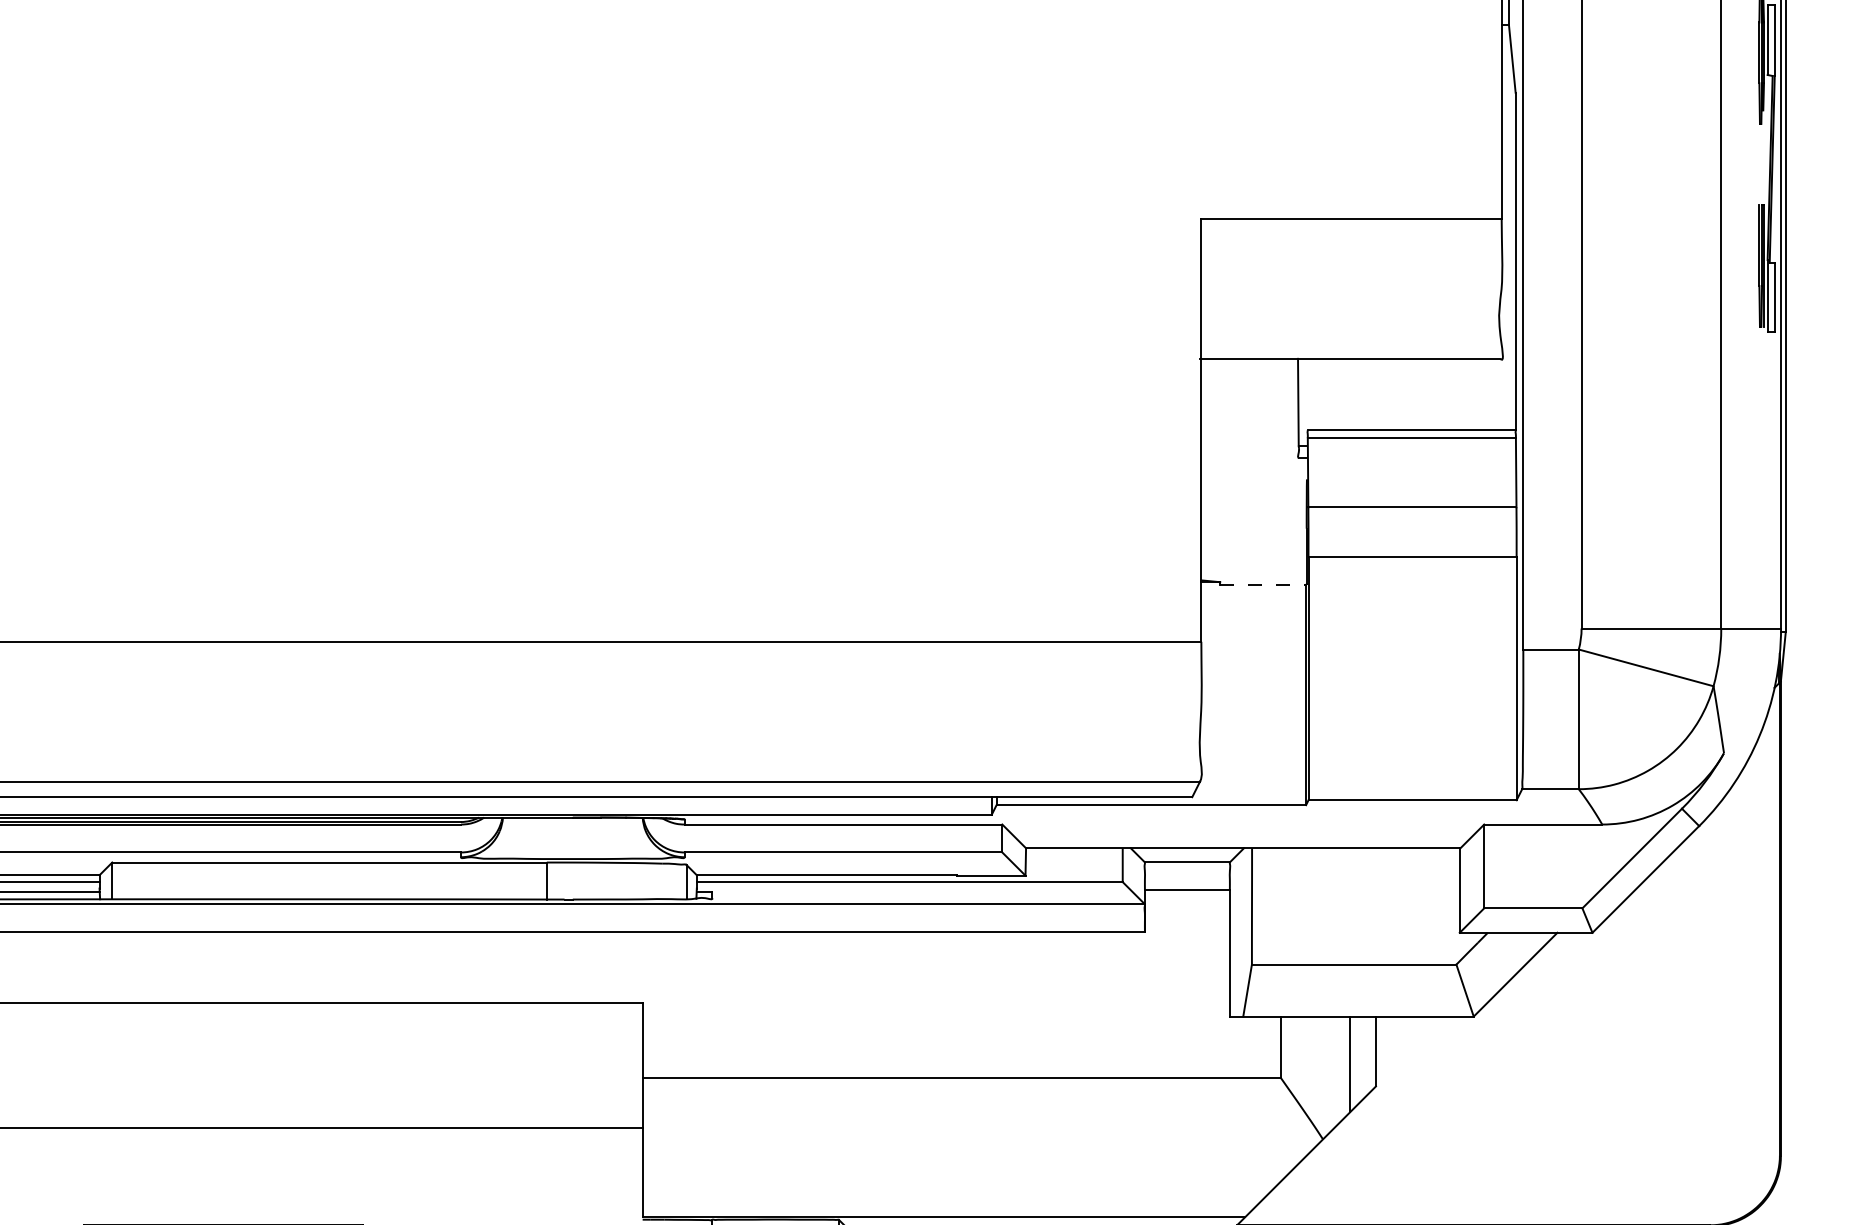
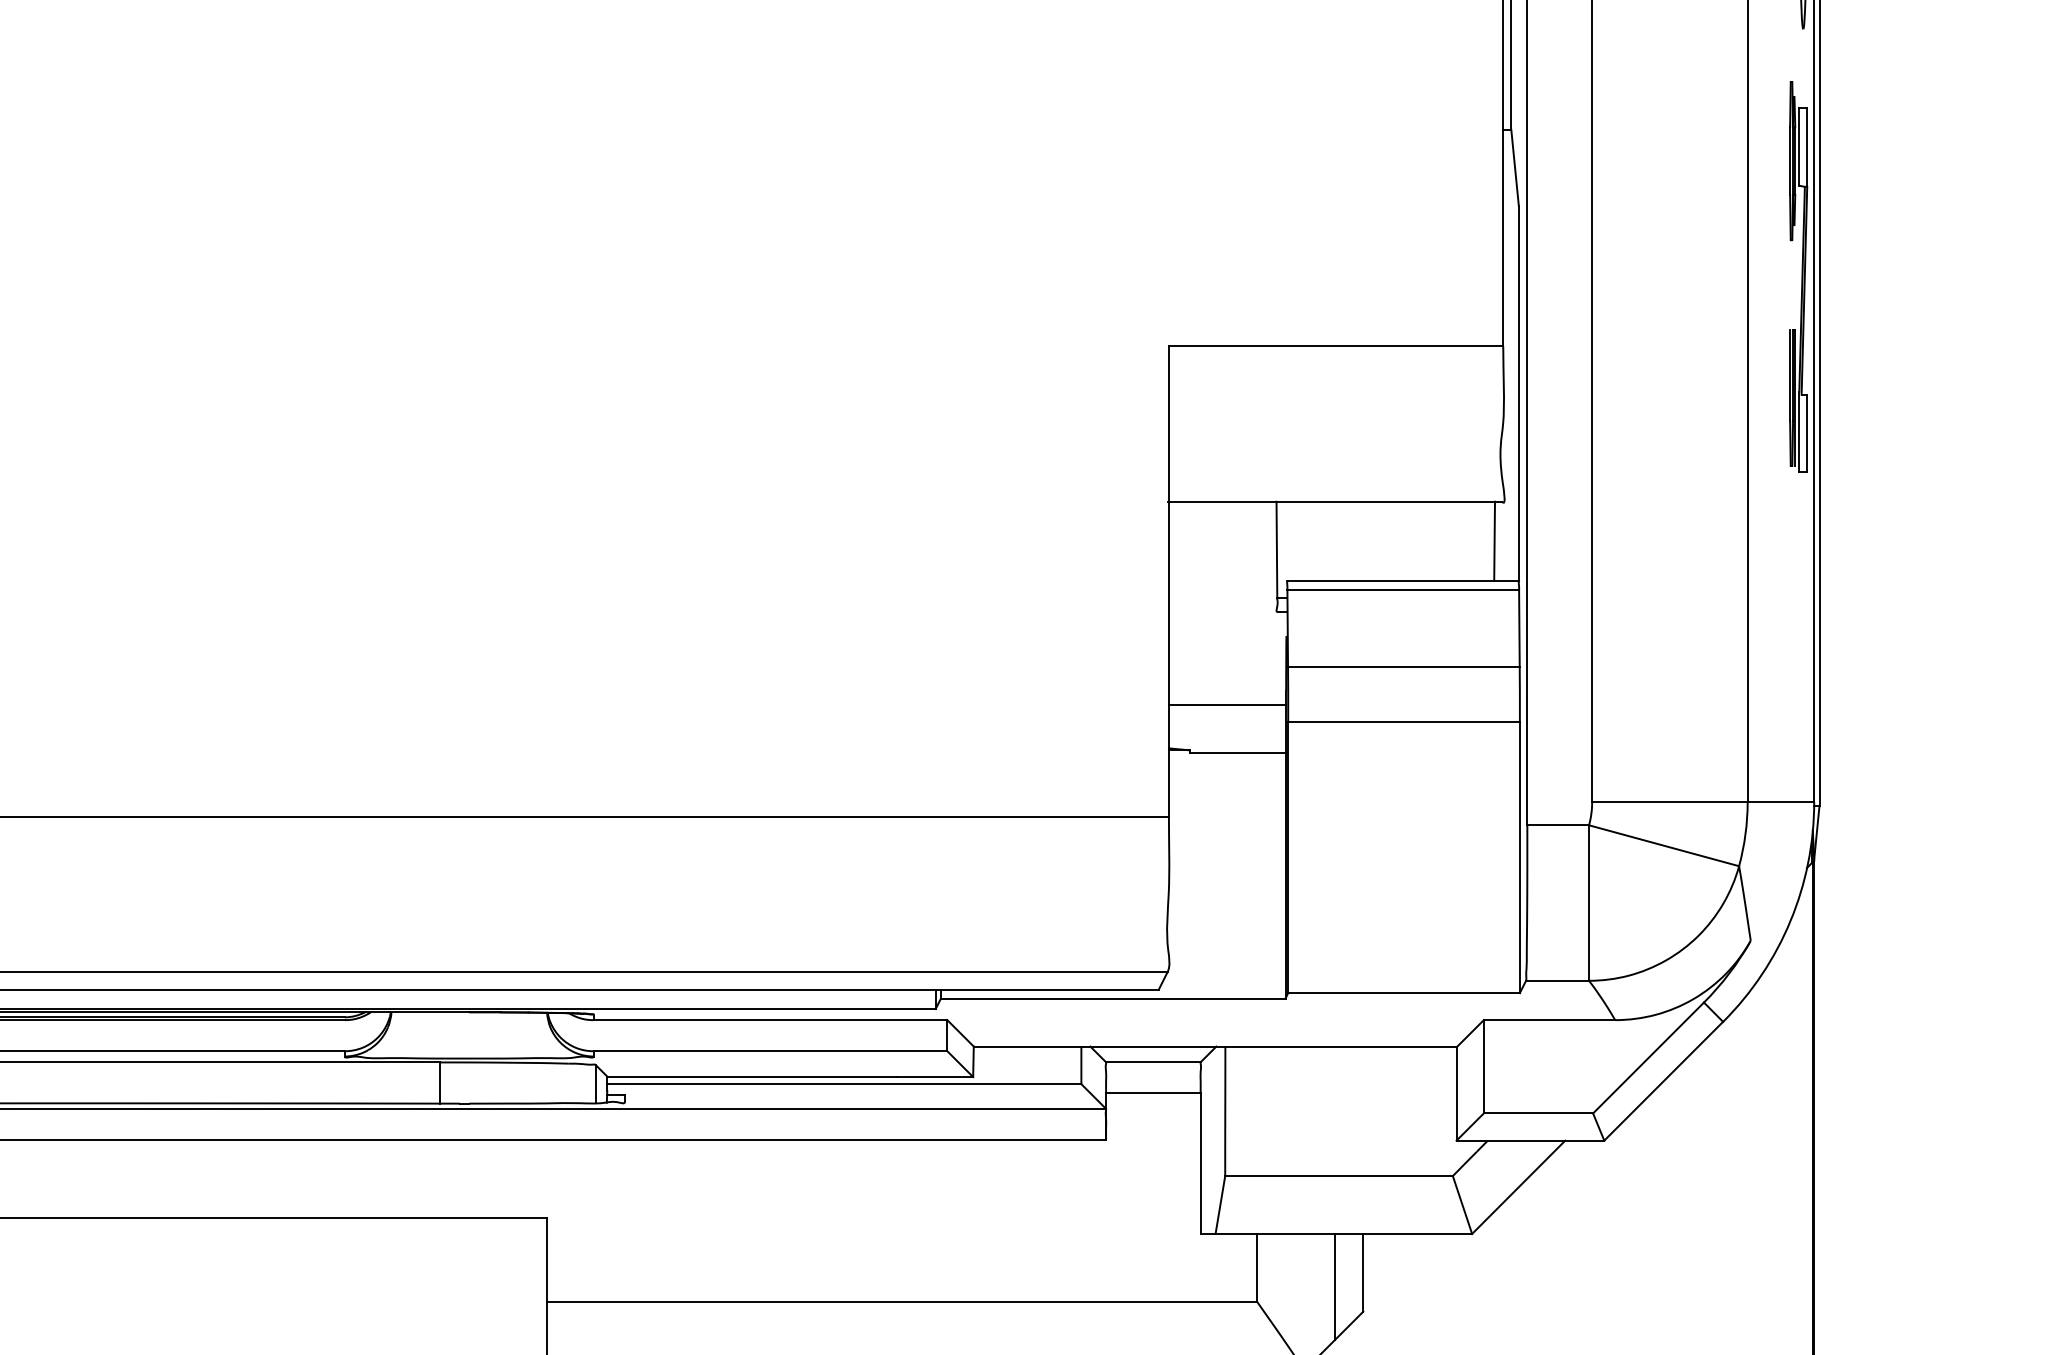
line: (1493, 393) -> (1494, 540), added
line: (1253, 541) -> (1226, 705), added
line: (1263, 584) -> (1238, 752), dashed -> solid

